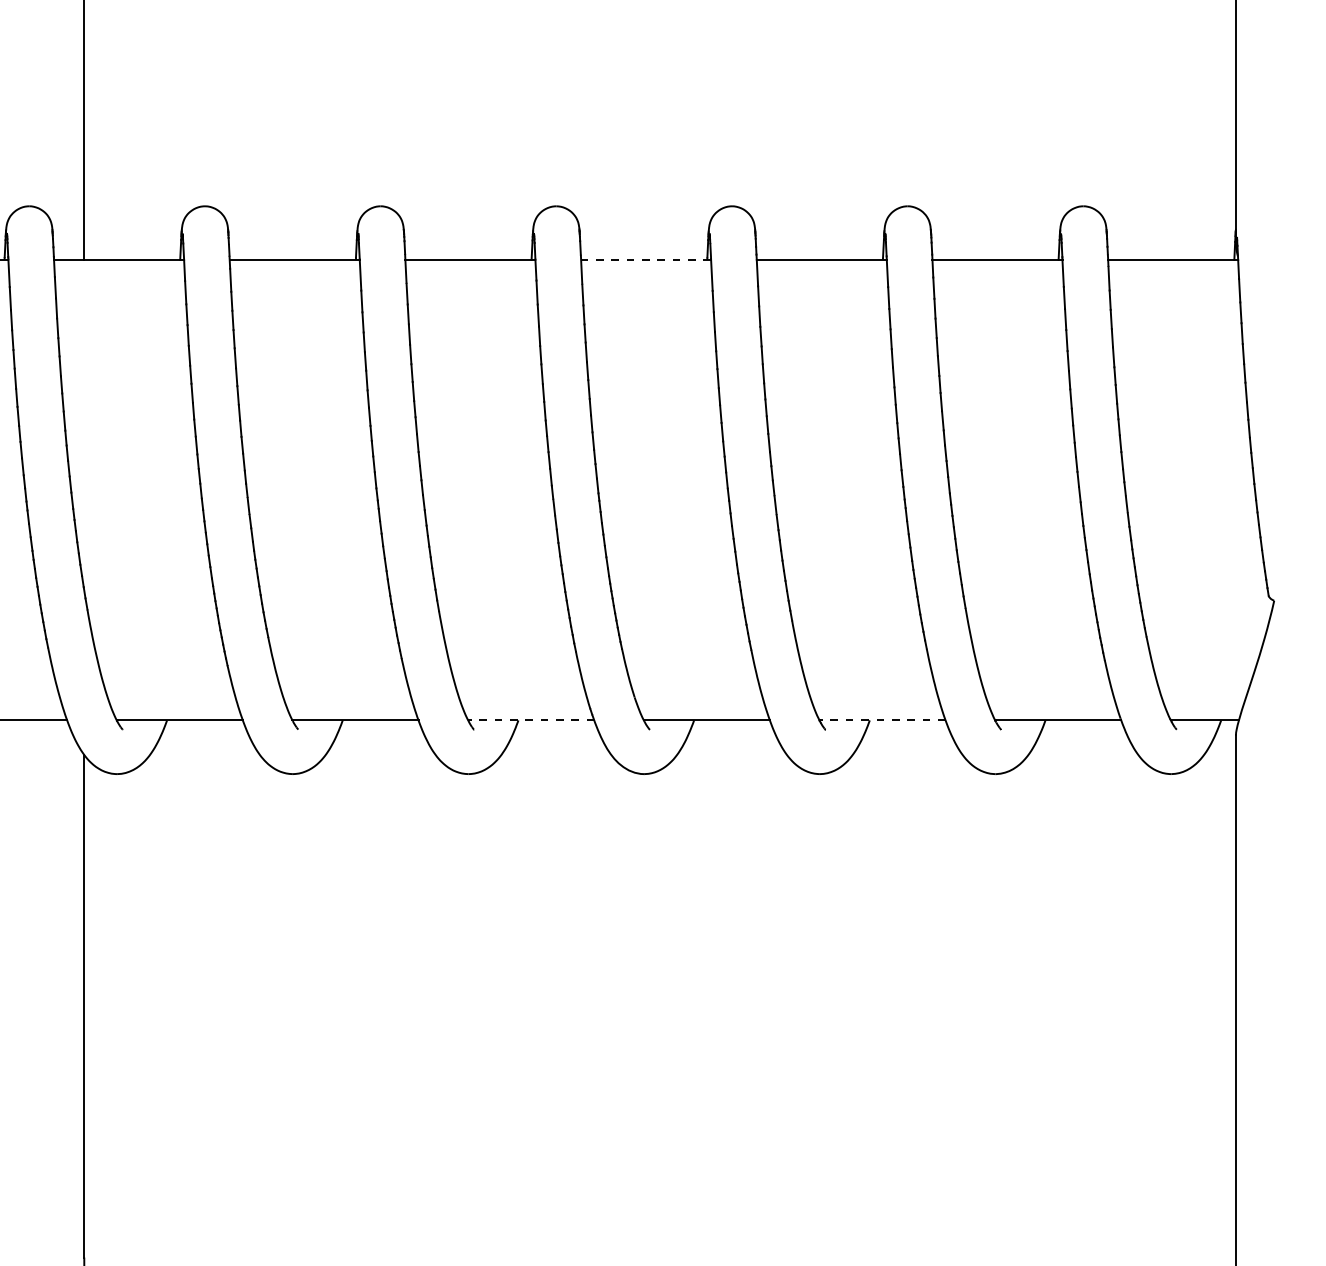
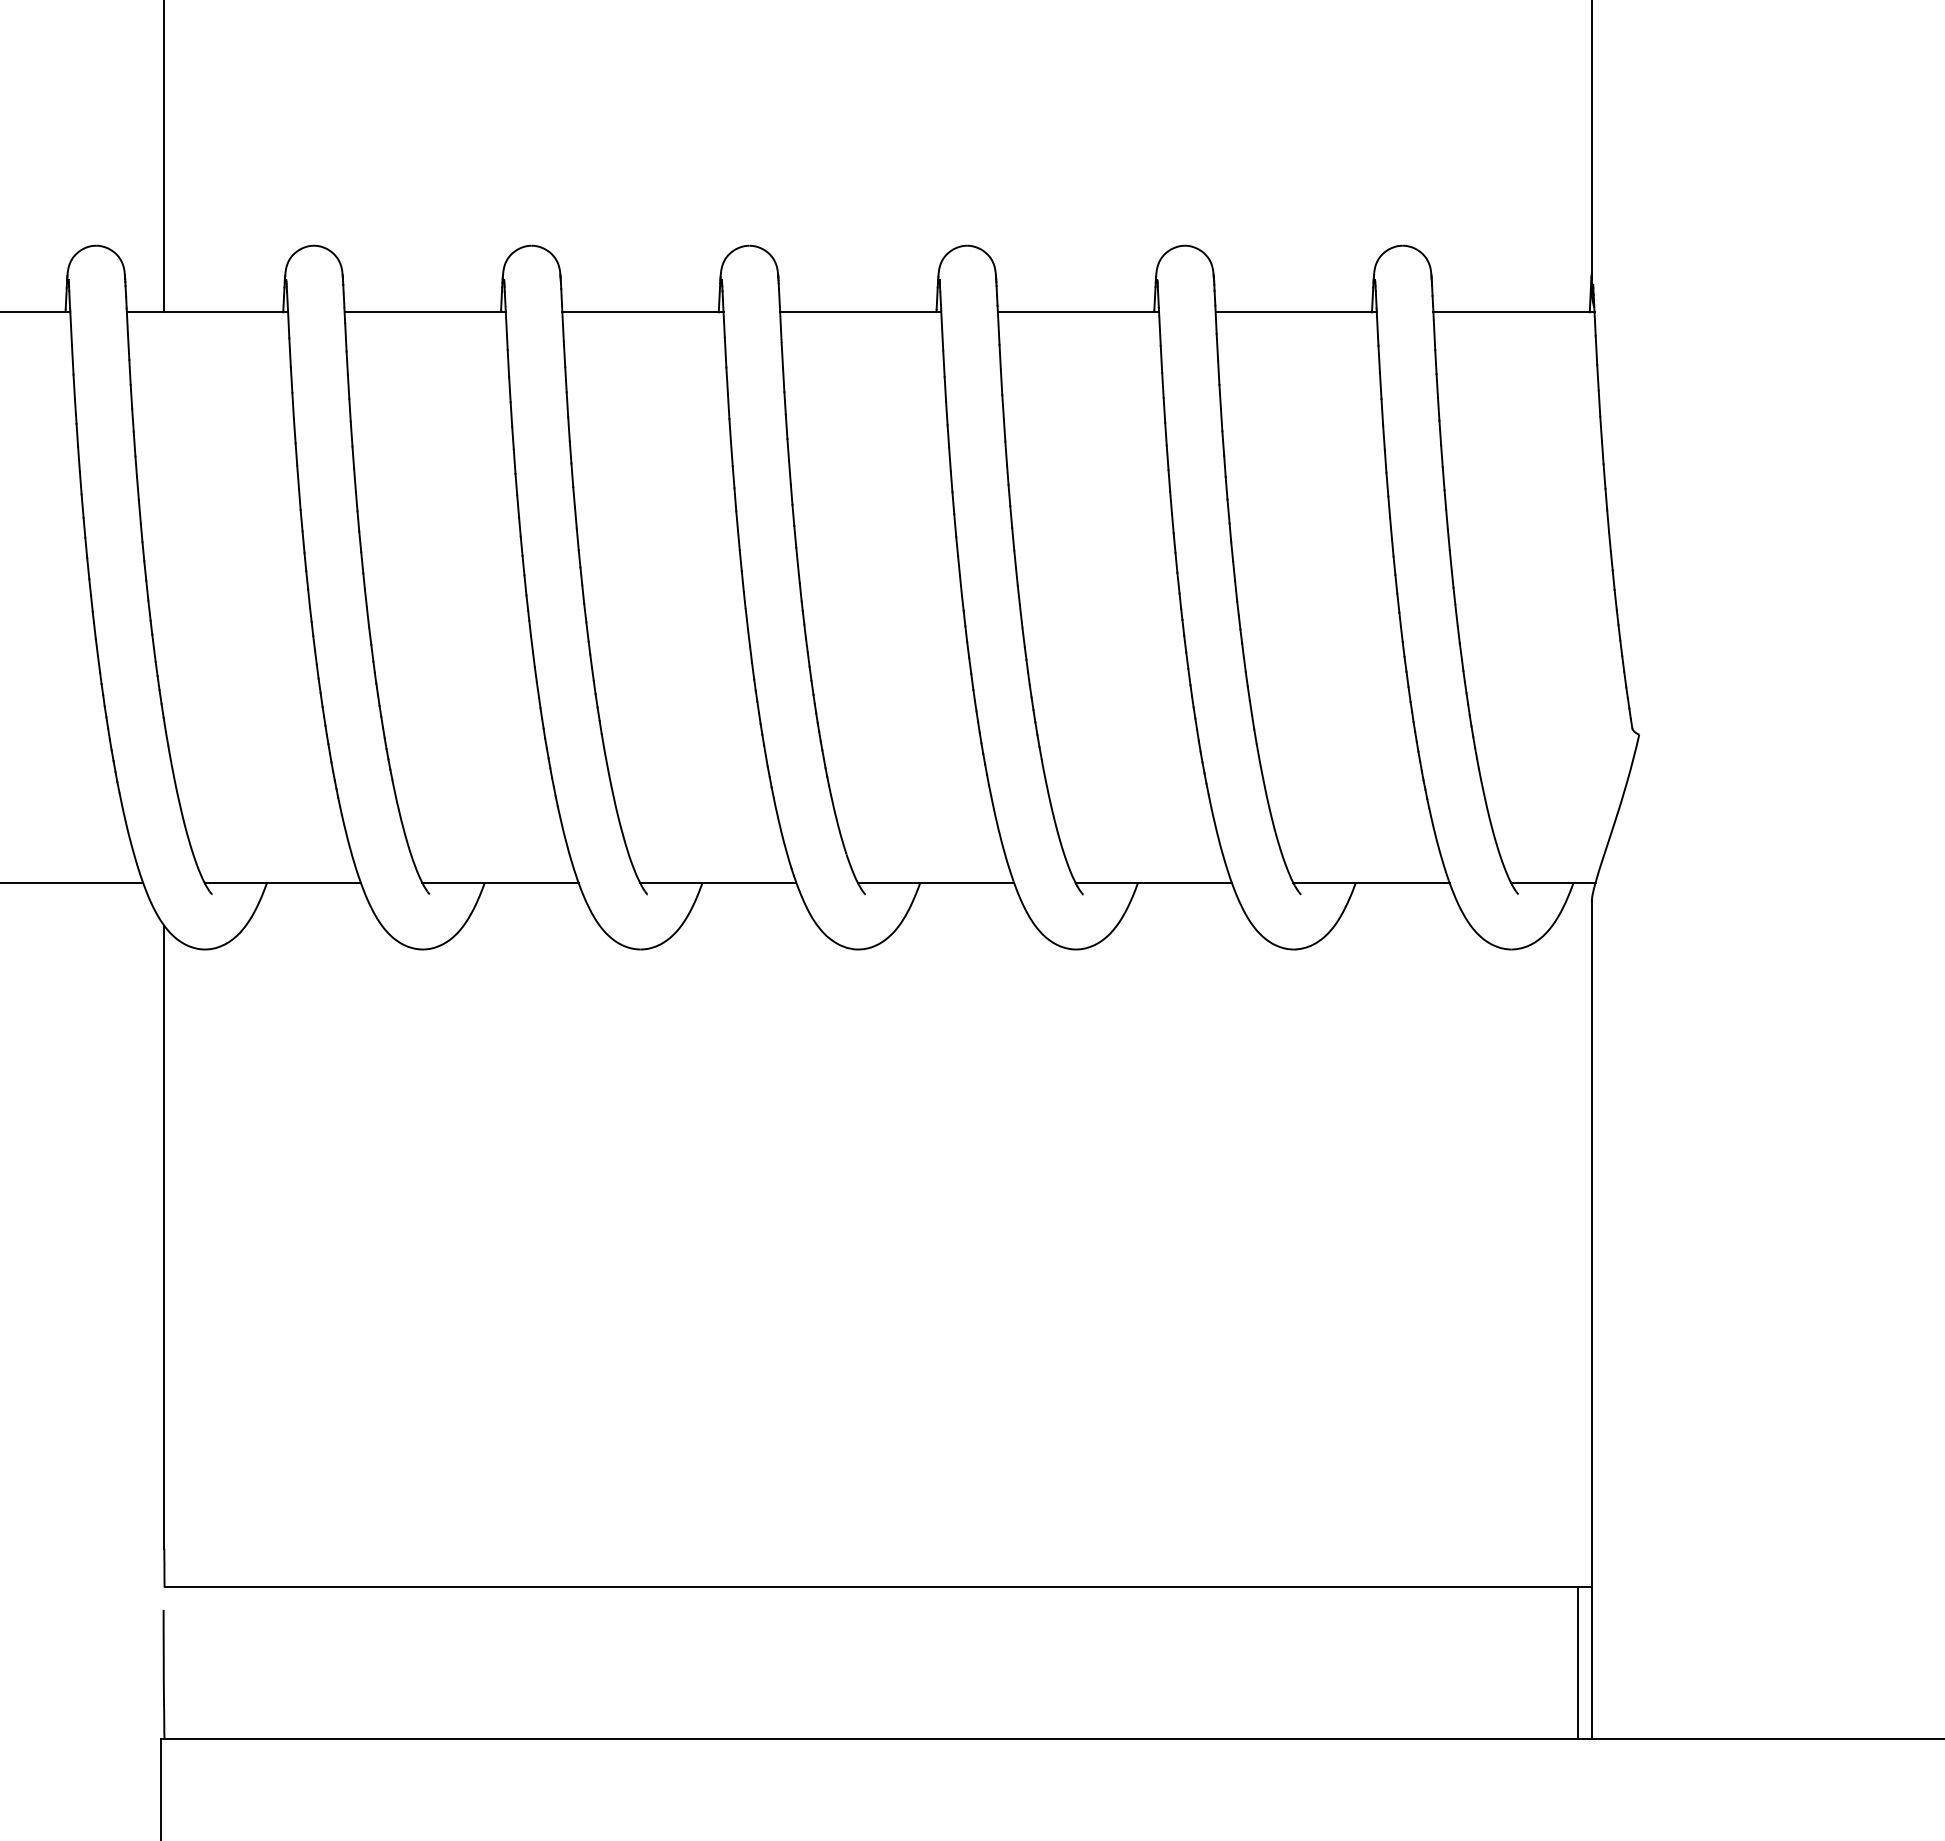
line: (645, 260) -> (860, 312), dashed -> solid
line: (530, 720) -> (717, 882), dashed -> solid
line: (882, 720) -> (1153, 882), dashed -> solid

